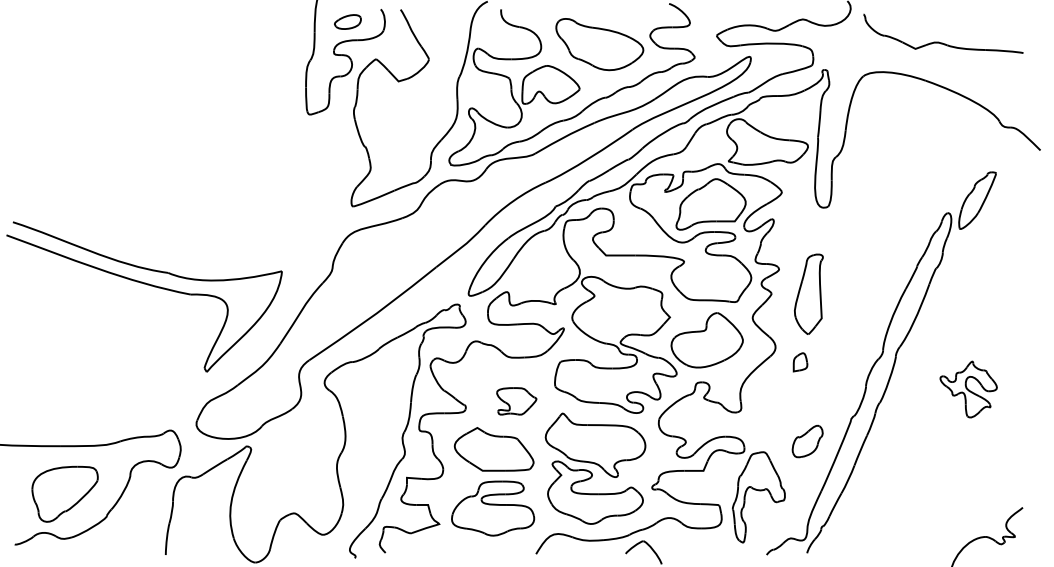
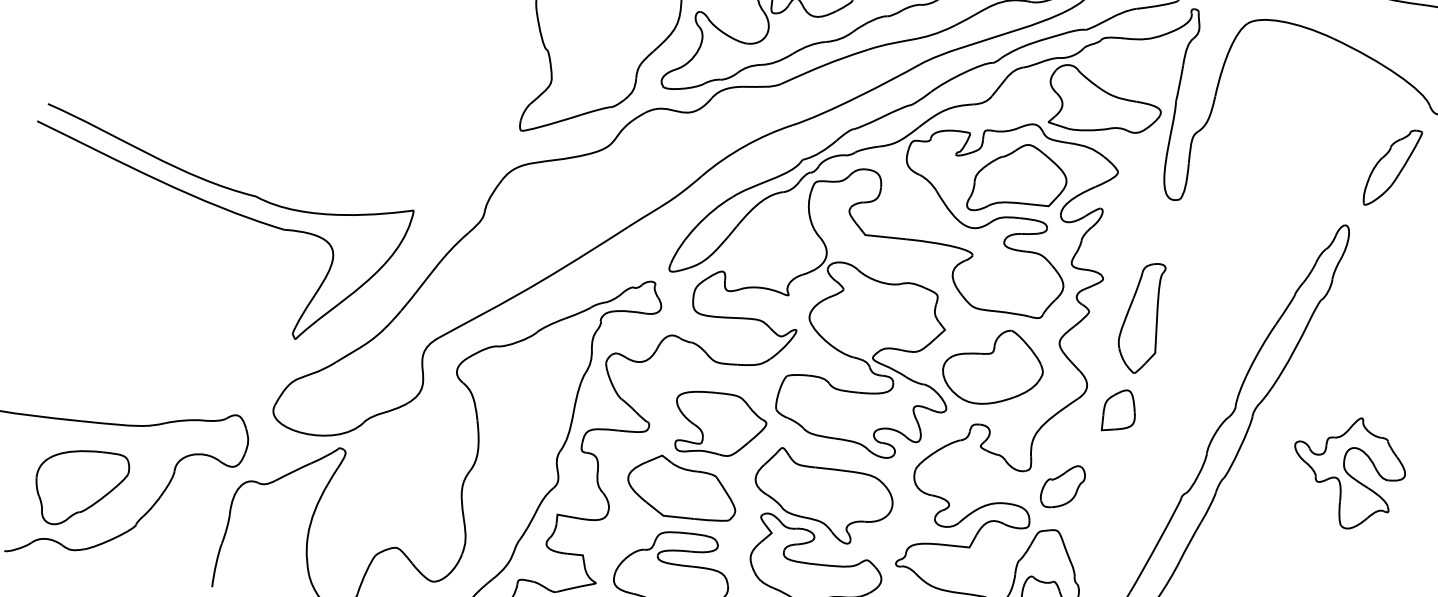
part: (977, 200) -> (1392, 167), moved
part: (800, 362) -> (1119, 411), size x1.67
part: (968, 389) -> (1348, 472), size x1.43
part: (516, 401) -> (720, 424), size x1.67
part: (807, 441) -> (1062, 486), moved

